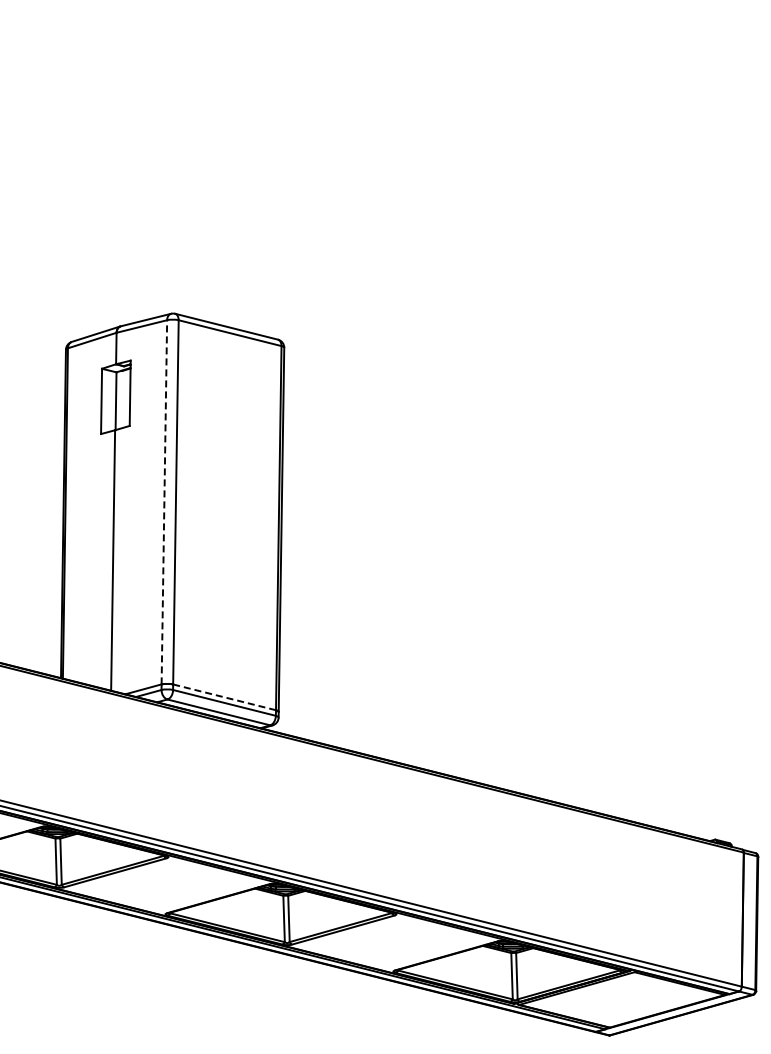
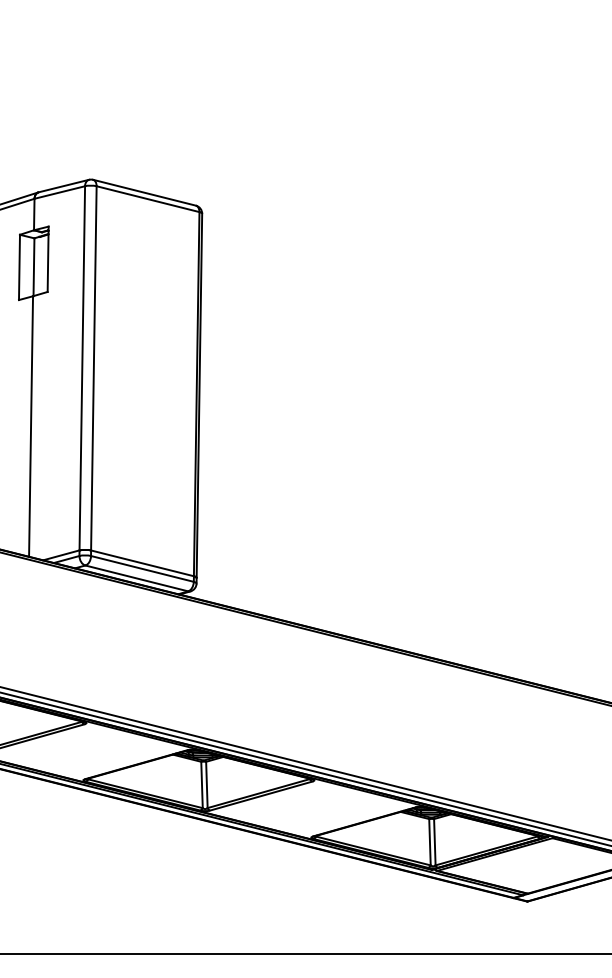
line: (164, 501) -> (82, 367), dashed -> solid
line: (225, 697) -> (143, 563), dashed -> solid

